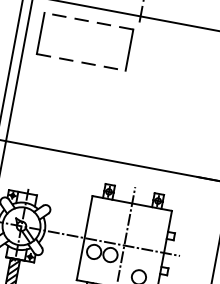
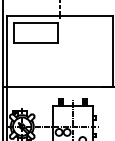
line: (89, 20) -> (36, 22), dashed -> solid
line: (81, 63) -> (36, 43), dashed -> solid

